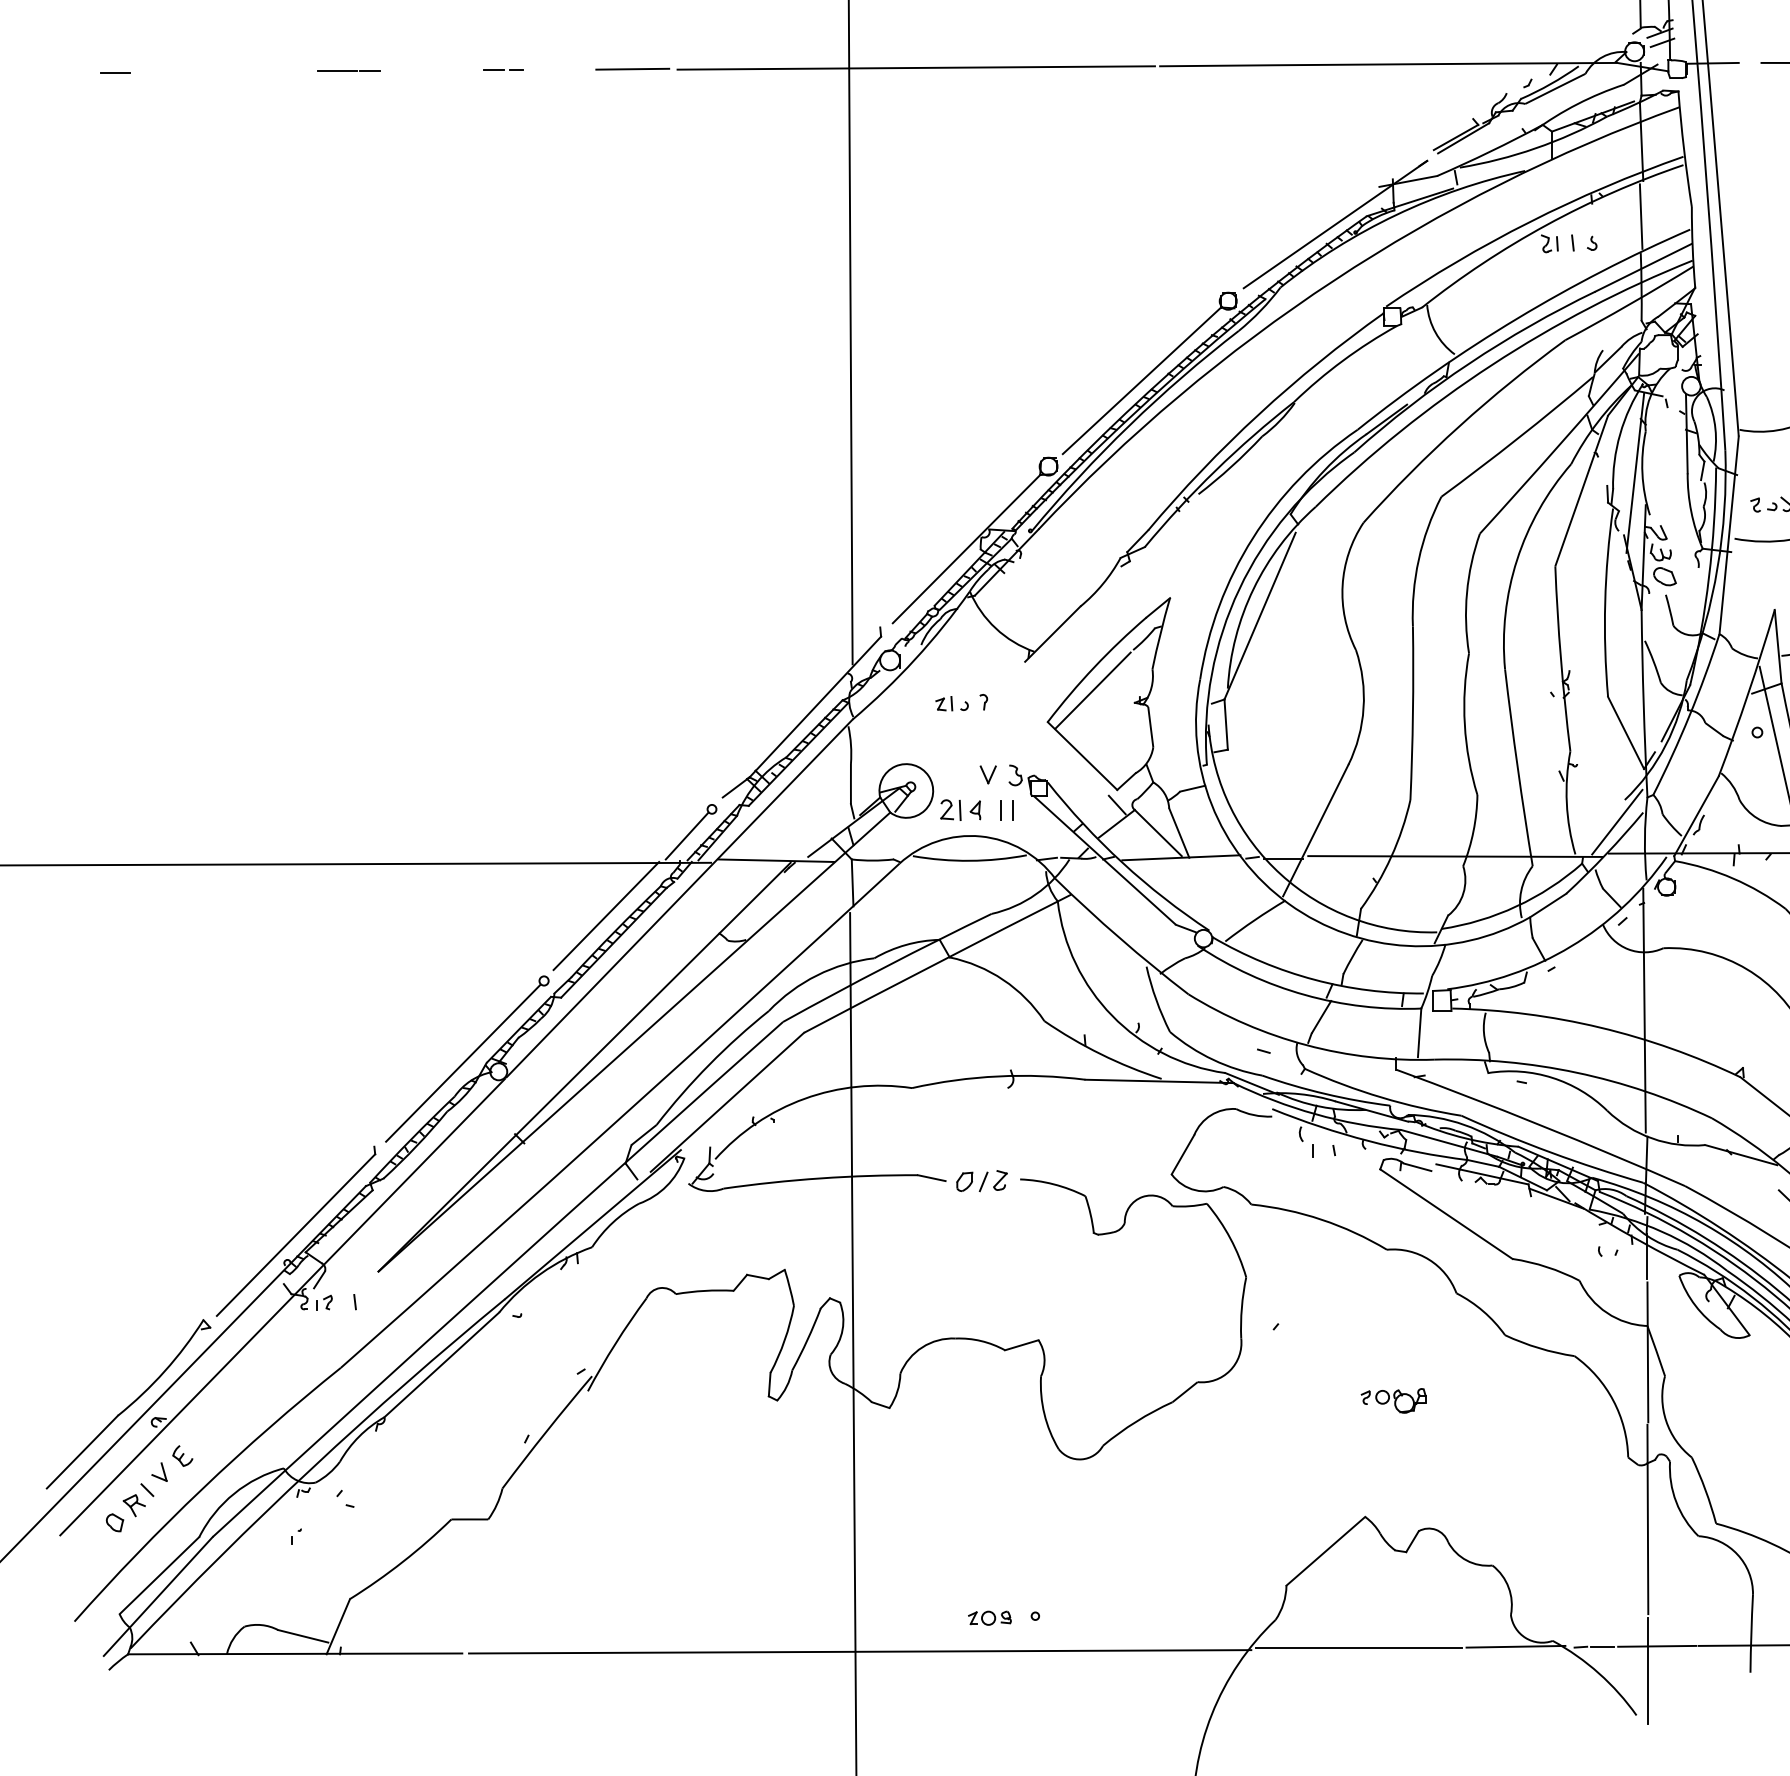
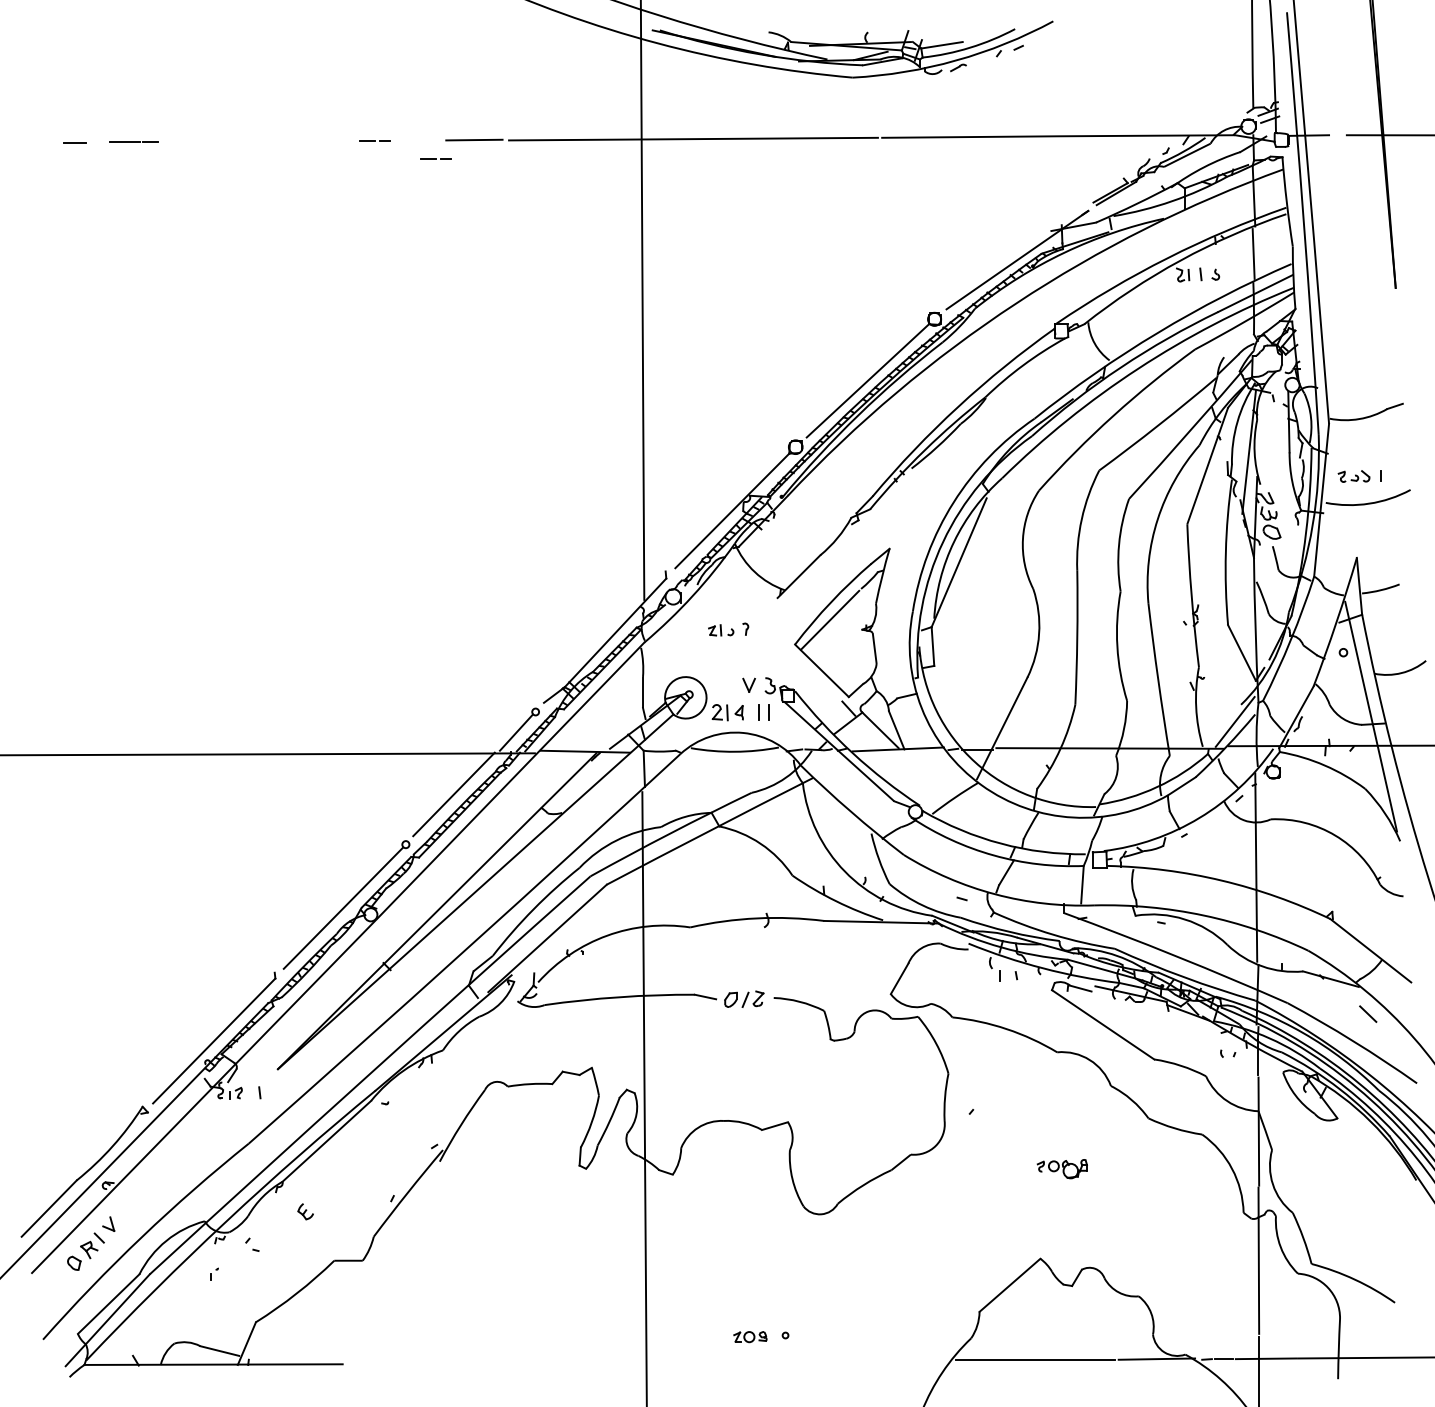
line: (348, 71) -> (133, 141), moved
line: (582, 93) -> (435, 158), added
part: (182, 1455) -> (305, 1211), moved
line: (859, 1651) -> (649, 1362), removed

